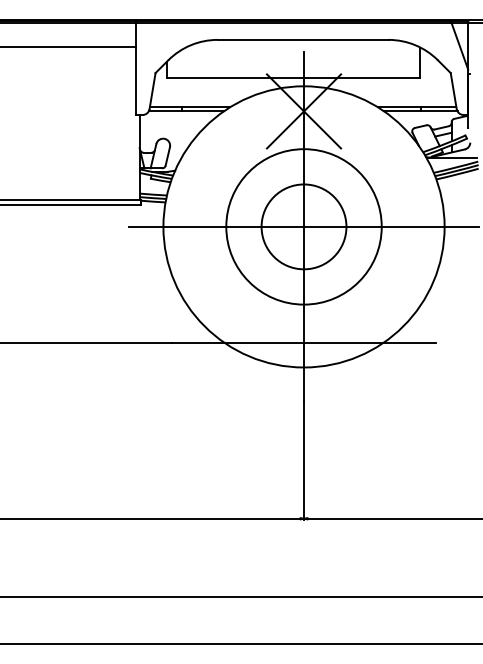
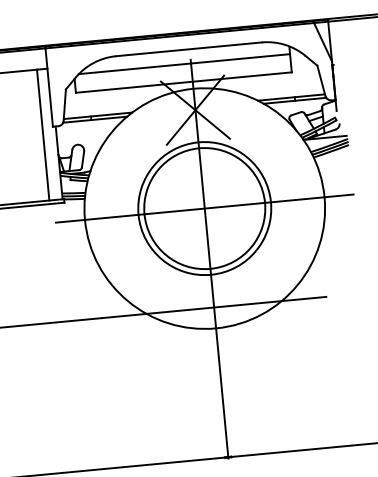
line: (295, 56) -> (183, 64), added
line: (124, 123) -> (43, 134), added
circle: (303, 226) -> (204, 208), size x1.67

